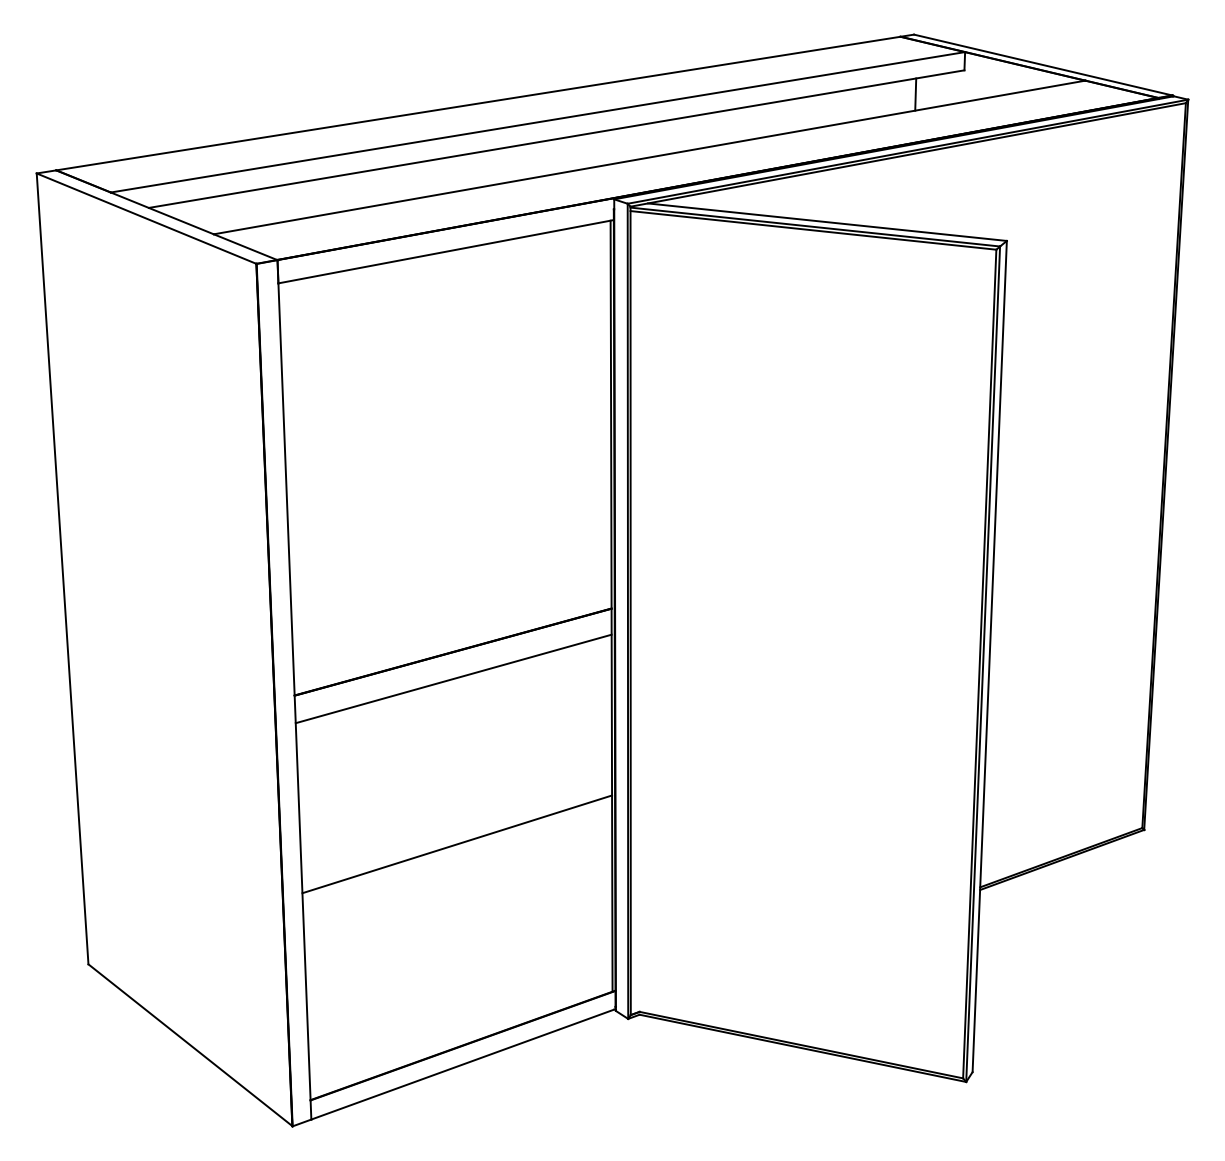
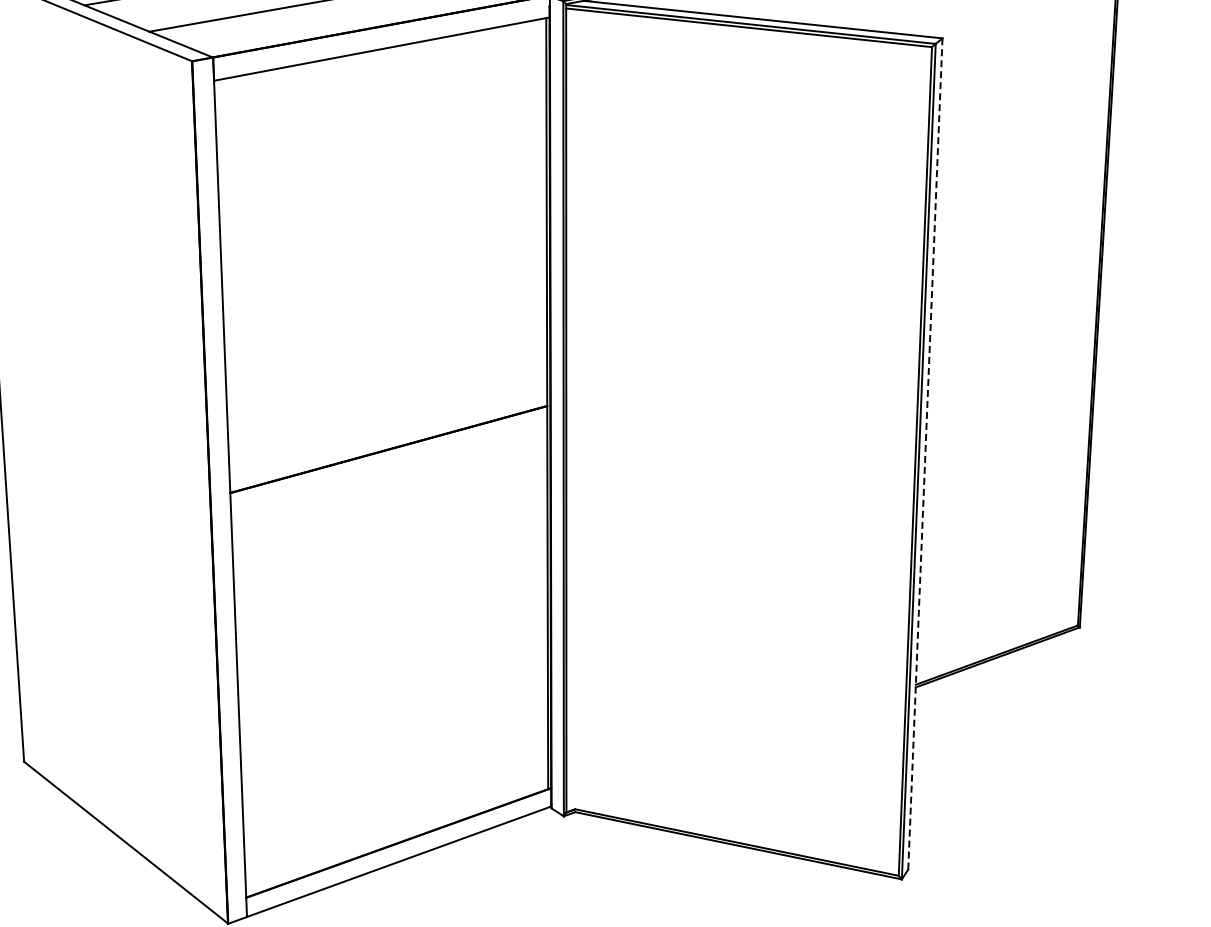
line: (989, 656) -> (925, 453), solid -> dashed
line: (453, 678) -> (389, 475), removed
line: (457, 844) -> (393, 641), removed

